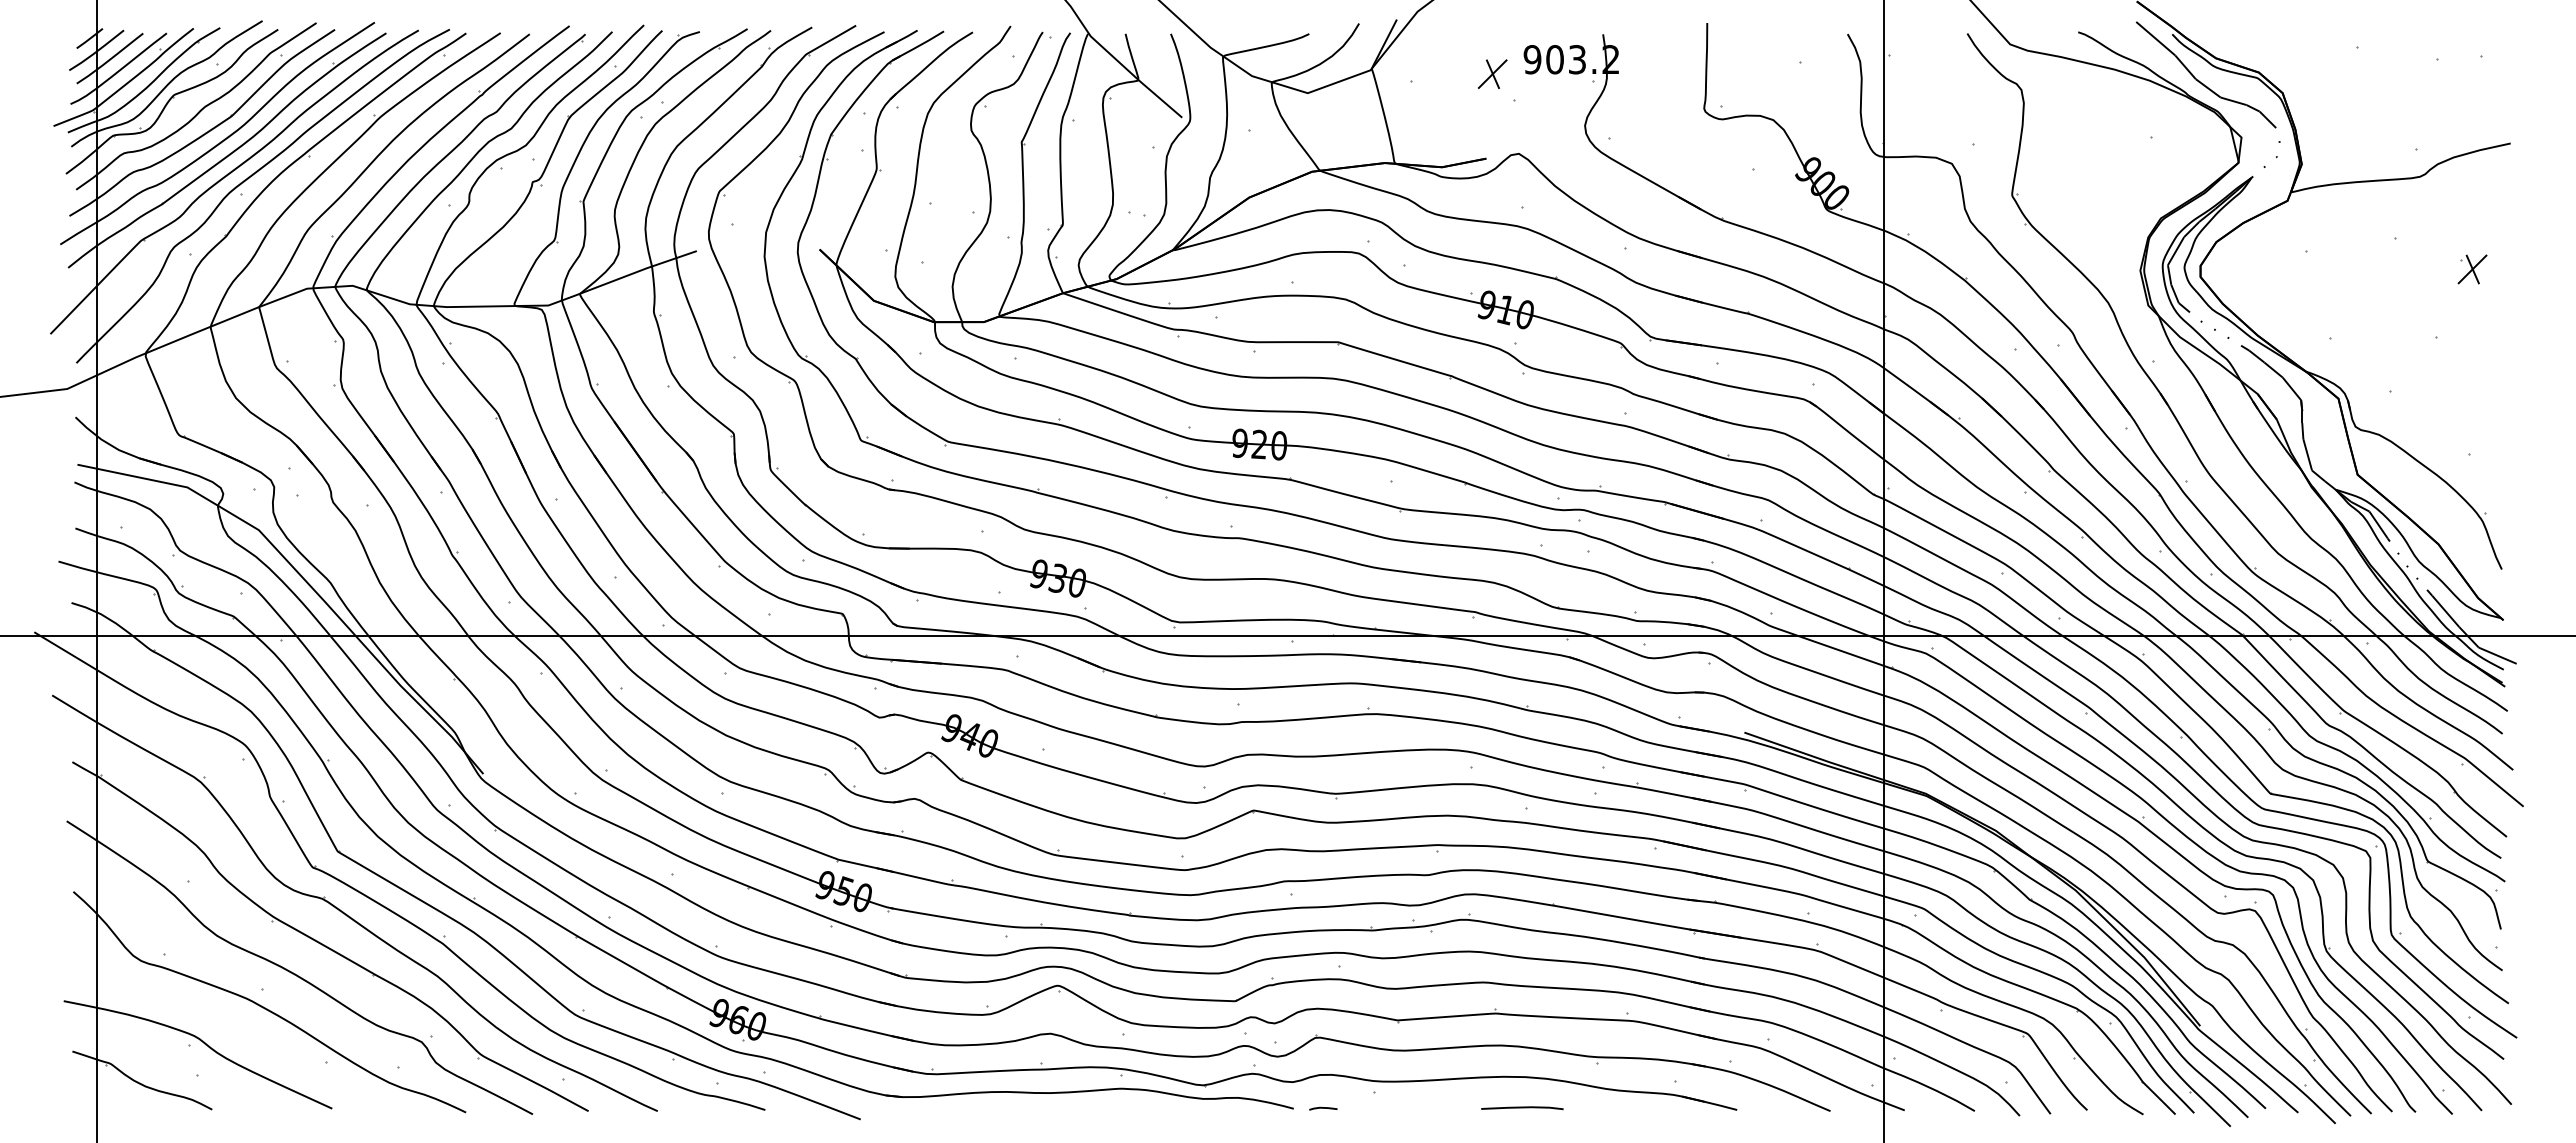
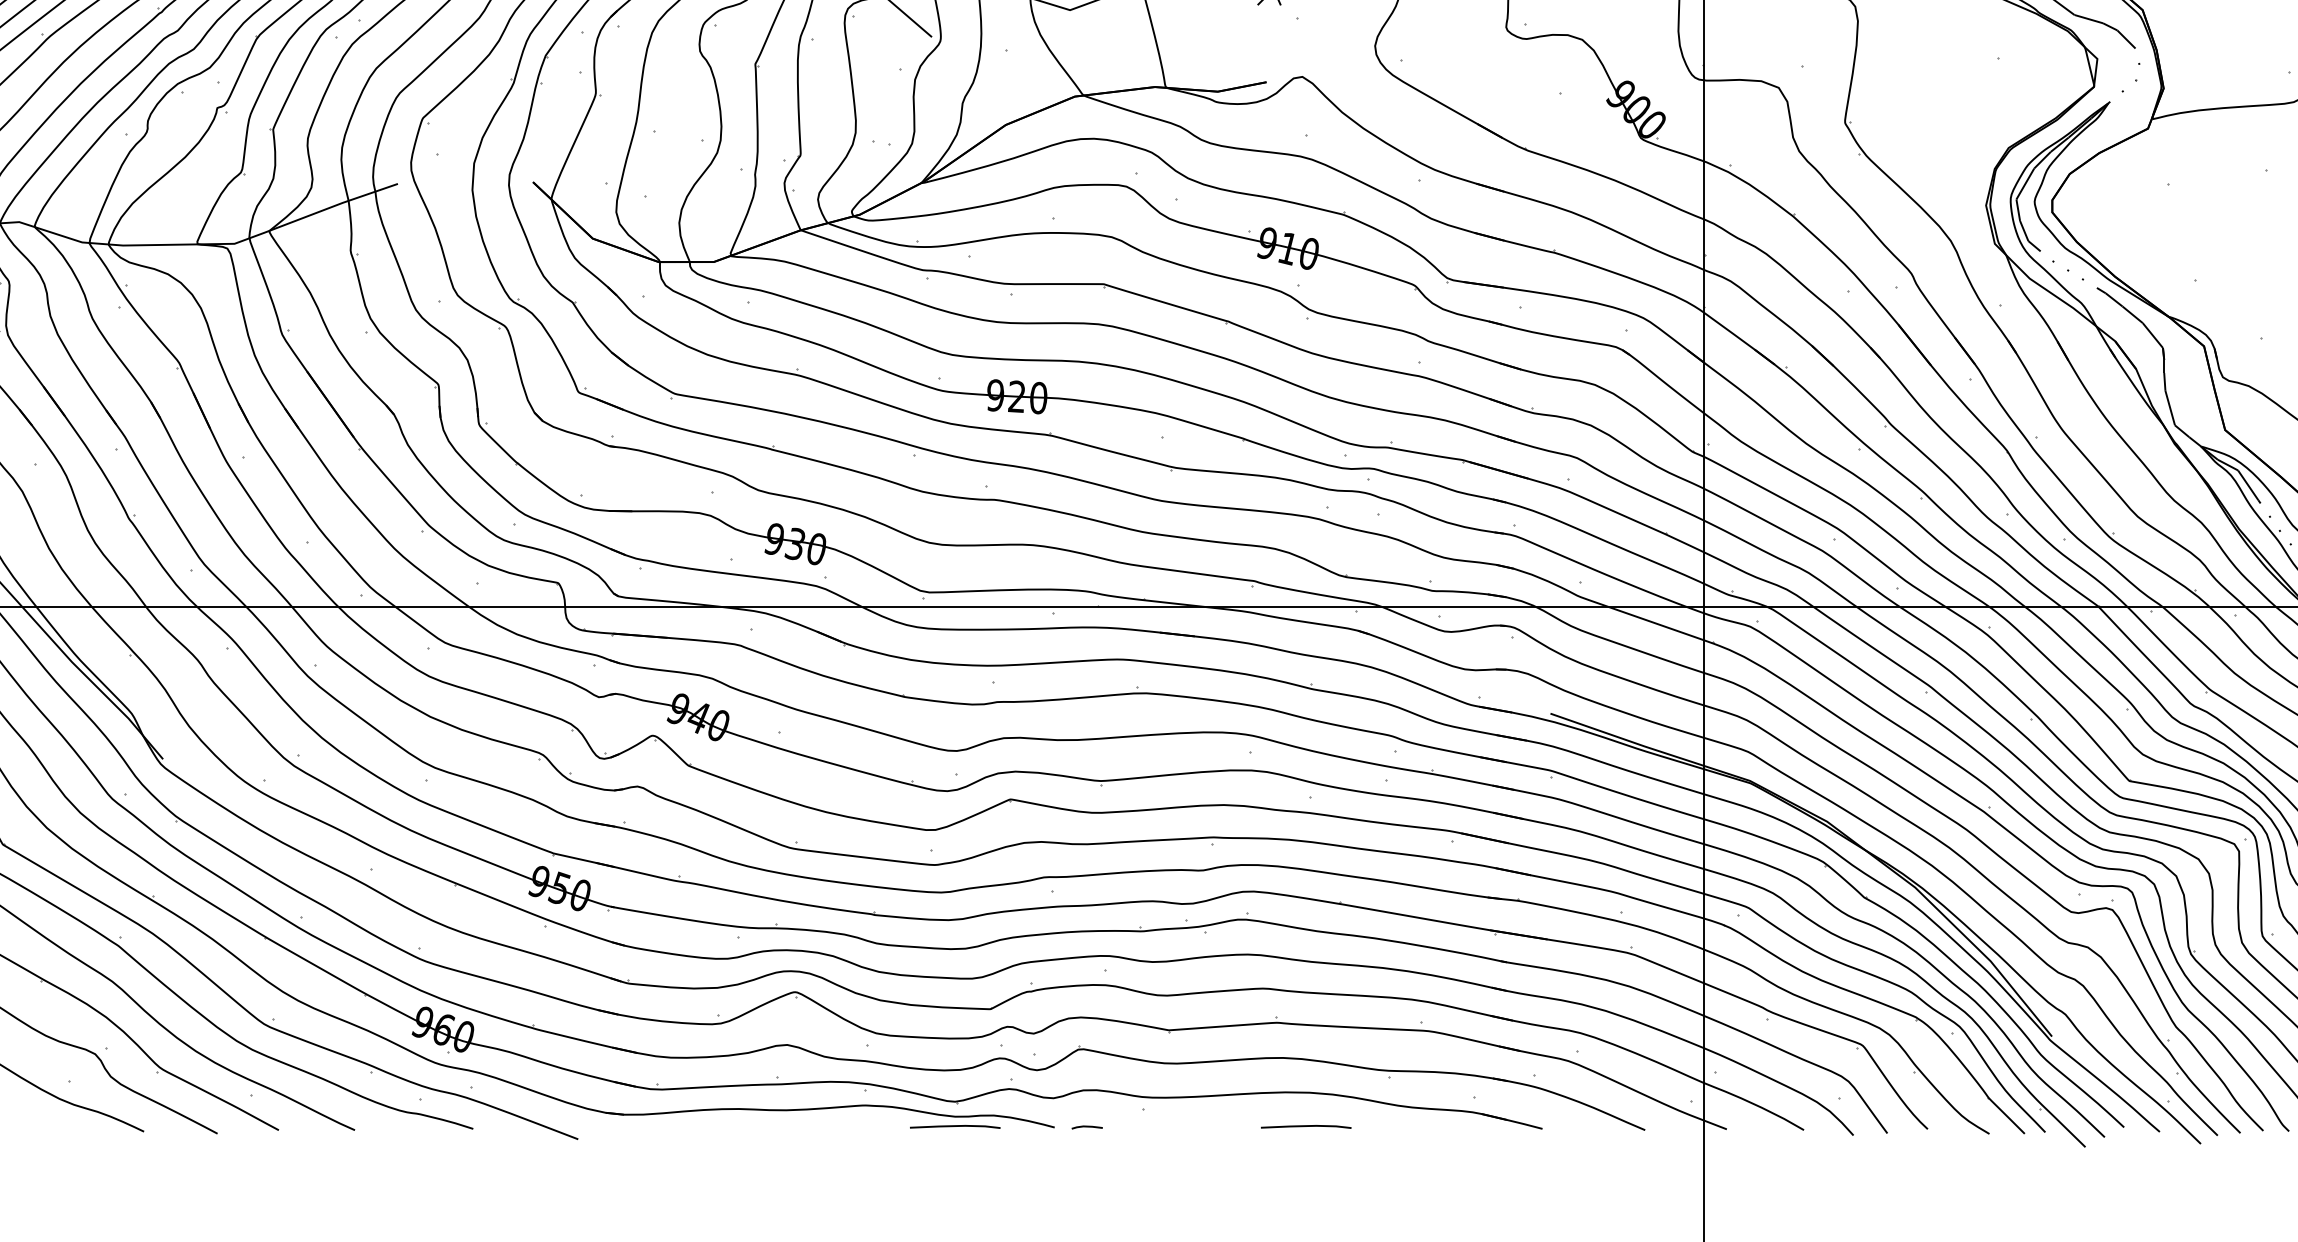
line: (1203, 1108) -> (955, 1127), added

